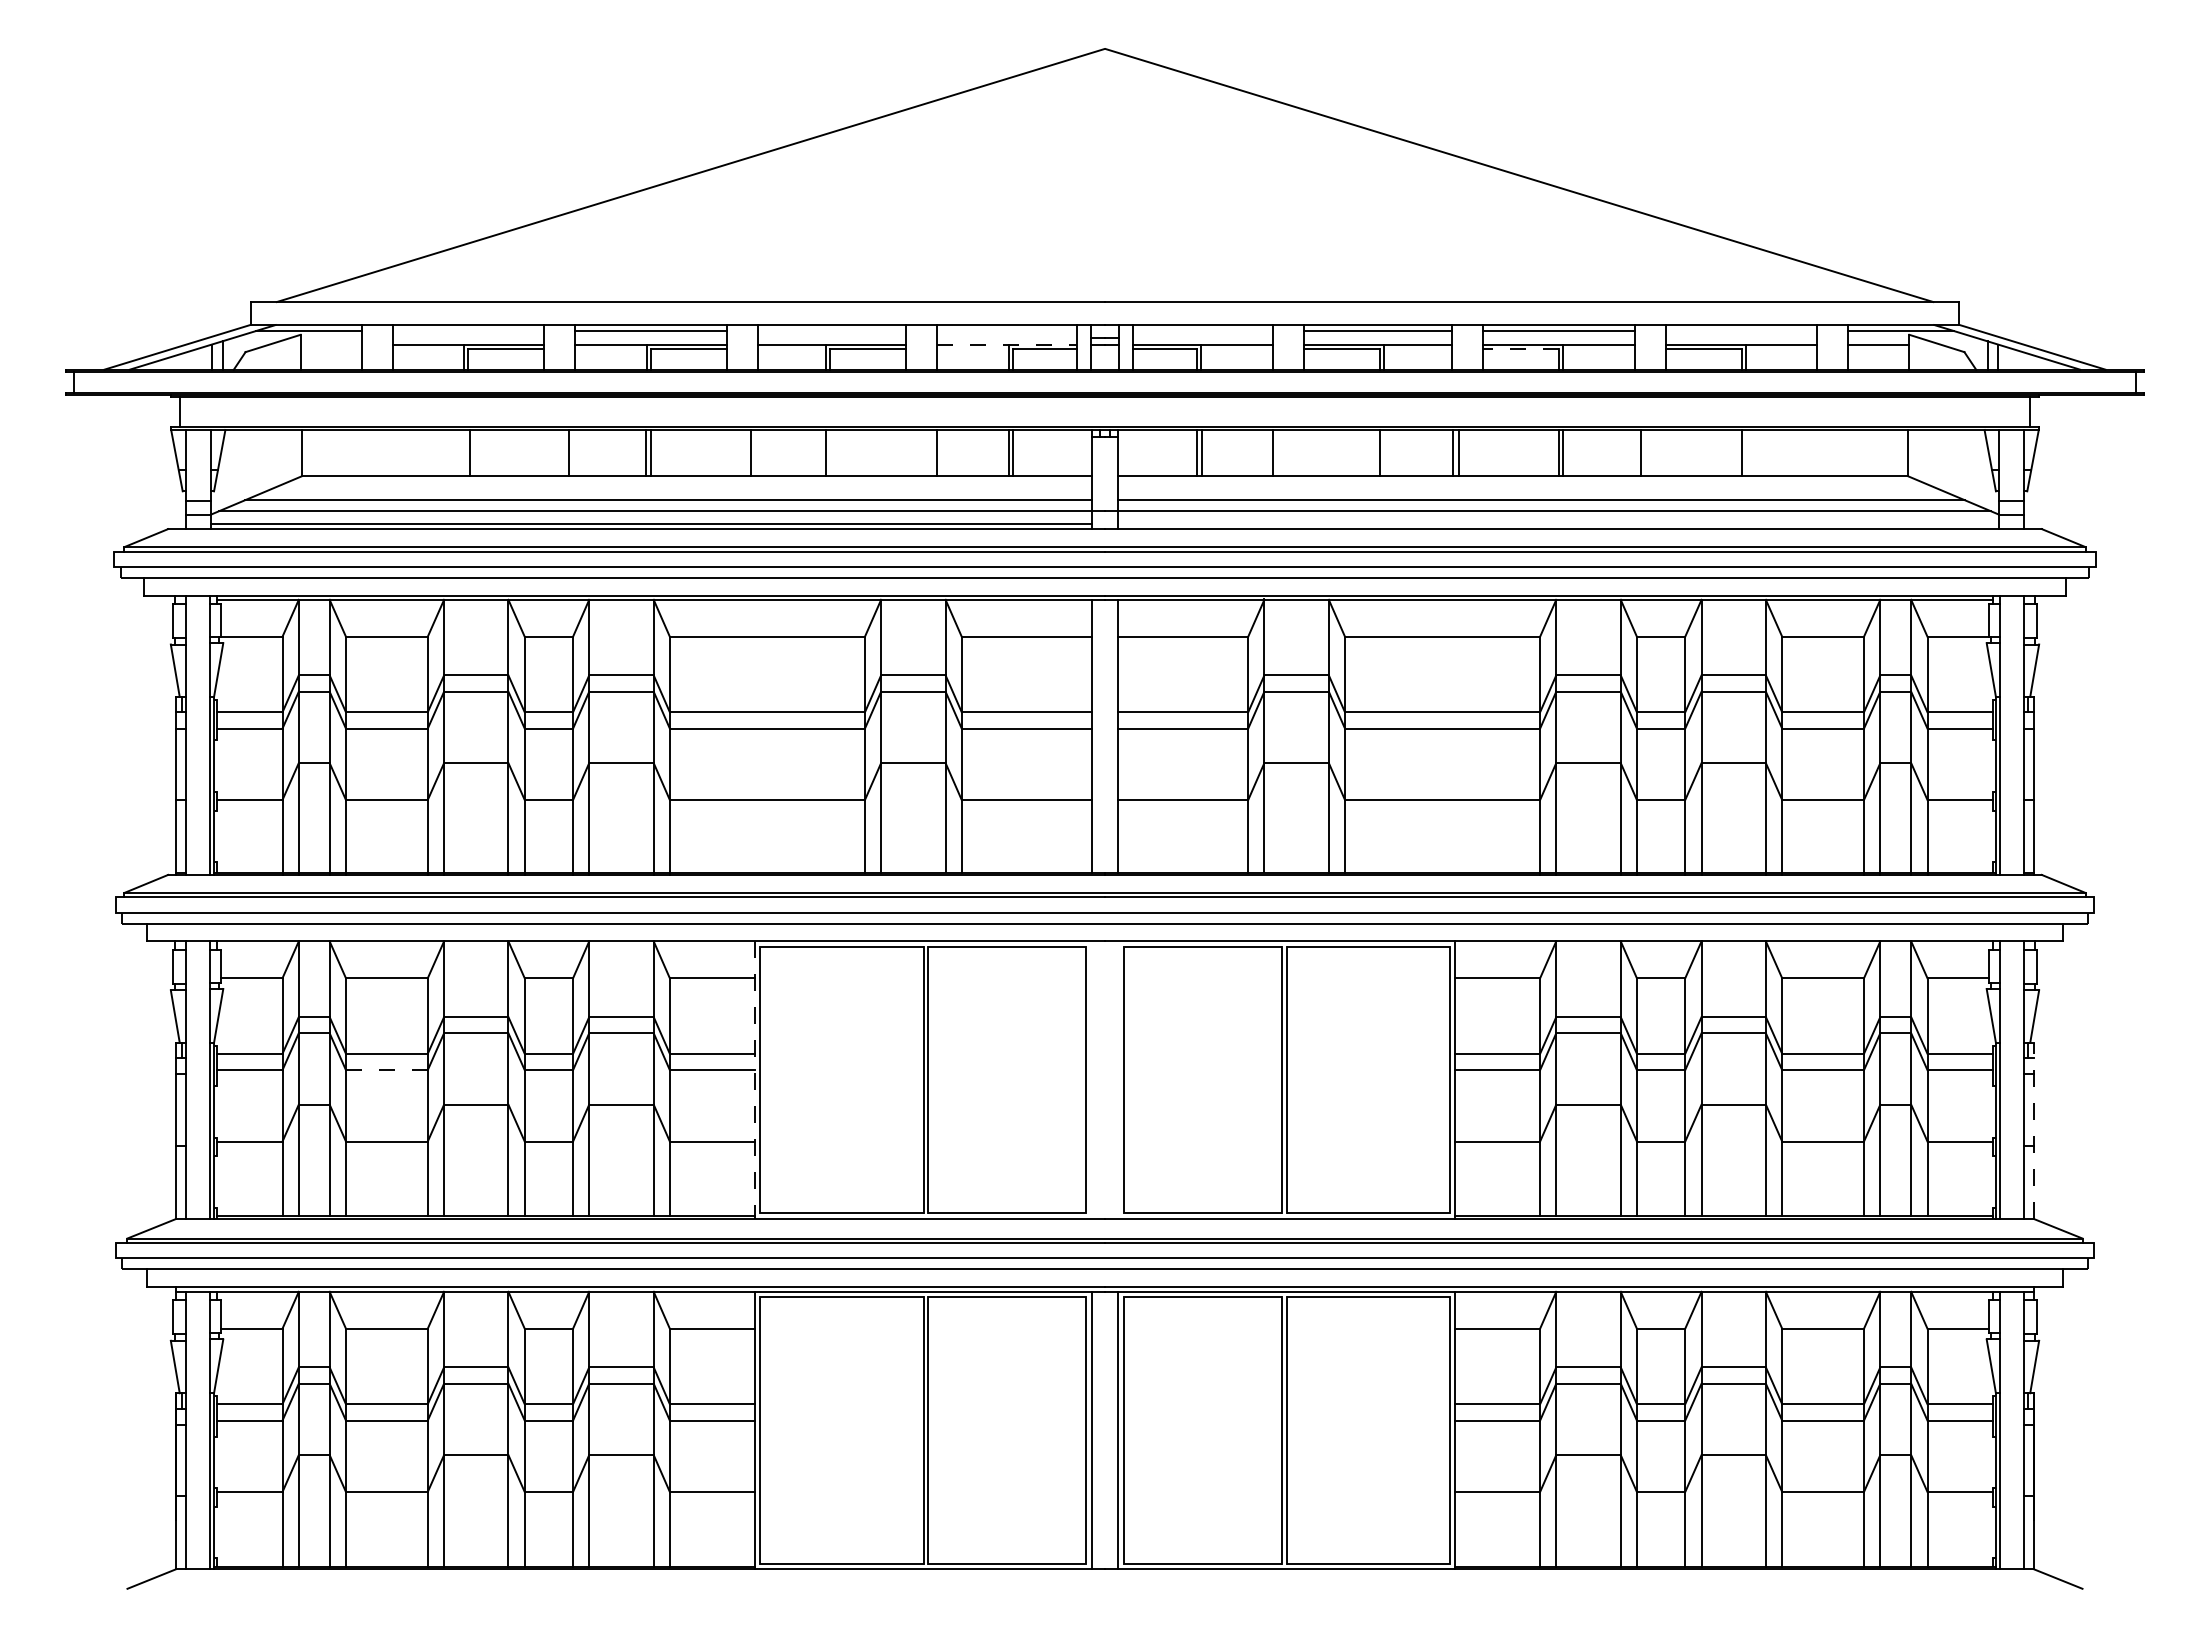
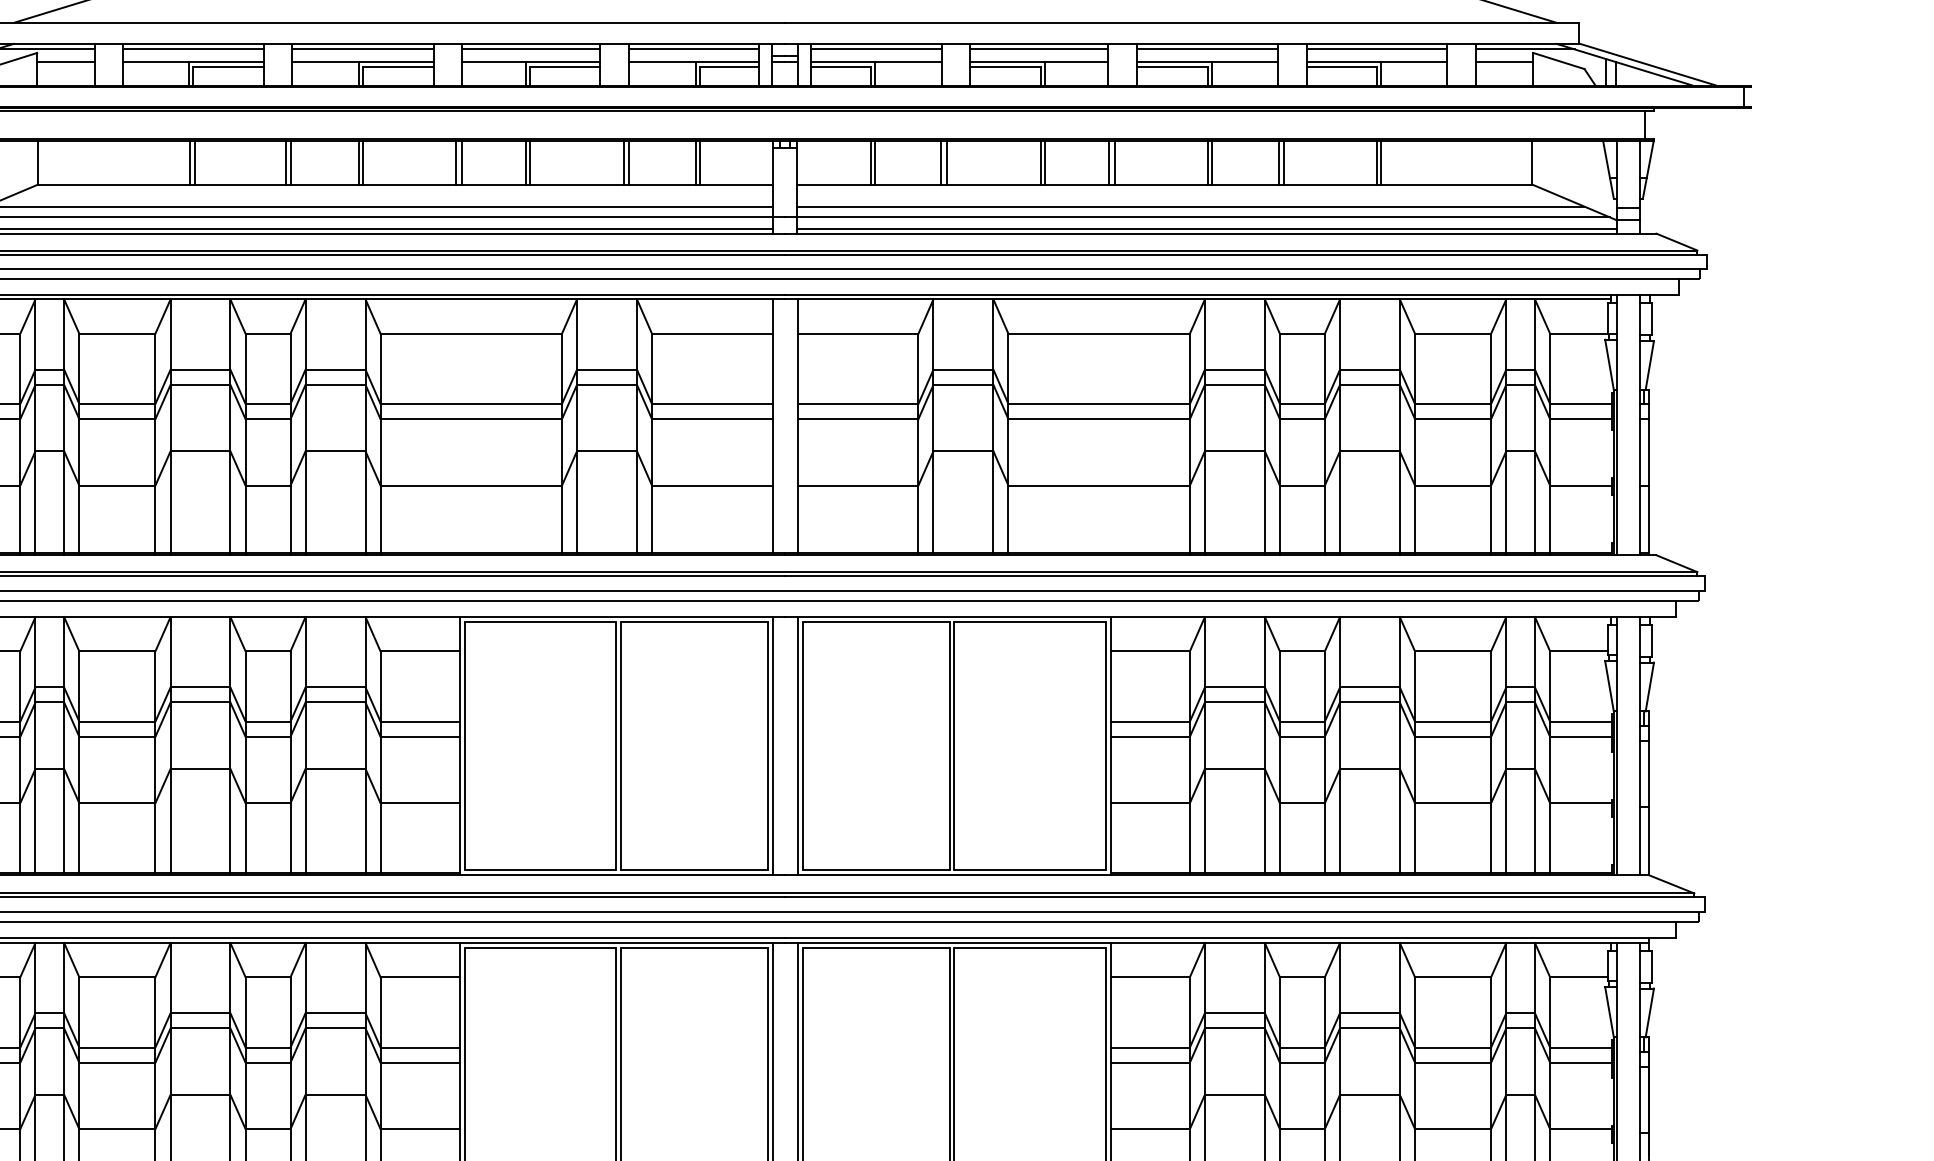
line: (468, 331) -> (193, 49), added
line: (831, 331) -> (530, 49), added
line: (1006, 331) -> (693, 49), added
line: (1202, 331) -> (875, 49), added
line: (1741, 331) -> (1377, 49), added
line: (331, 344) -> (65, 61), added
line: (1007, 344) -> (694, 61), dashed -> solid
line: (1520, 349) -> (1171, 66), dashed -> solid
line: (464, 452) -> (189, 162), added
line: (573, 452) -> (290, 162), added
line: (757, 452) -> (462, 162), added
line: (830, 452) -> (529, 162), added
line: (931, 452) -> (623, 162), added
line: (1278, 452) -> (946, 162), added
line: (1383, 452) -> (1044, 162), added
line: (1636, 452) -> (1279, 162), added
line: (1746, 452) -> (1381, 162), added
line: (1558, 523) -> (1206, 228), added
line: (386, 1070) -> (117, 737), dashed -> solid
line: (1091, 1079) -> (772, 745), added
line: (1118, 1079) -> (797, 745), added
line: (755, 1080) -> (460, 746), dashed -> solid
line: (2033, 1130) -> (1648, 792), dashed -> solid

